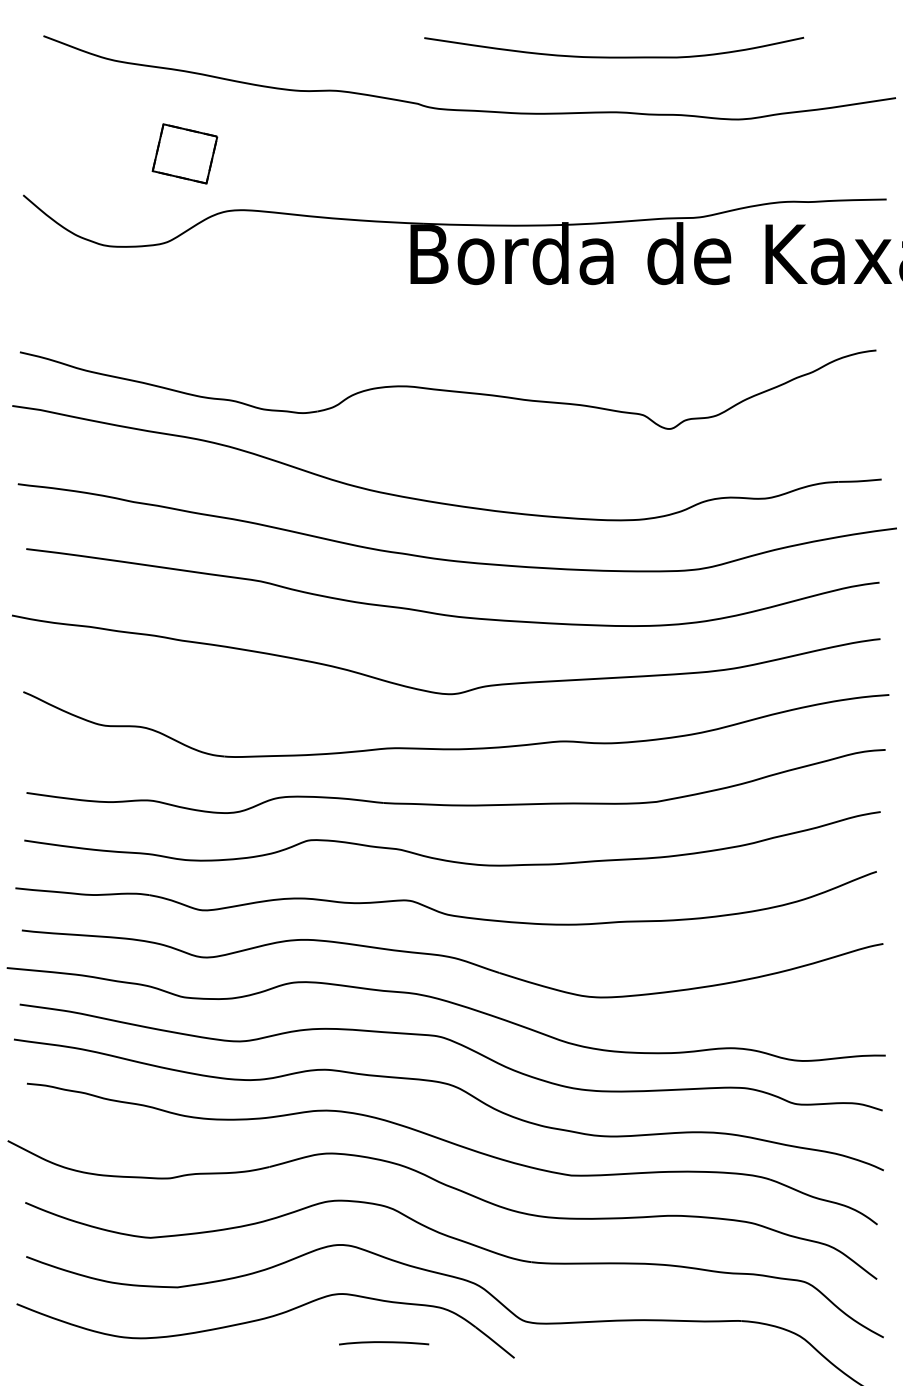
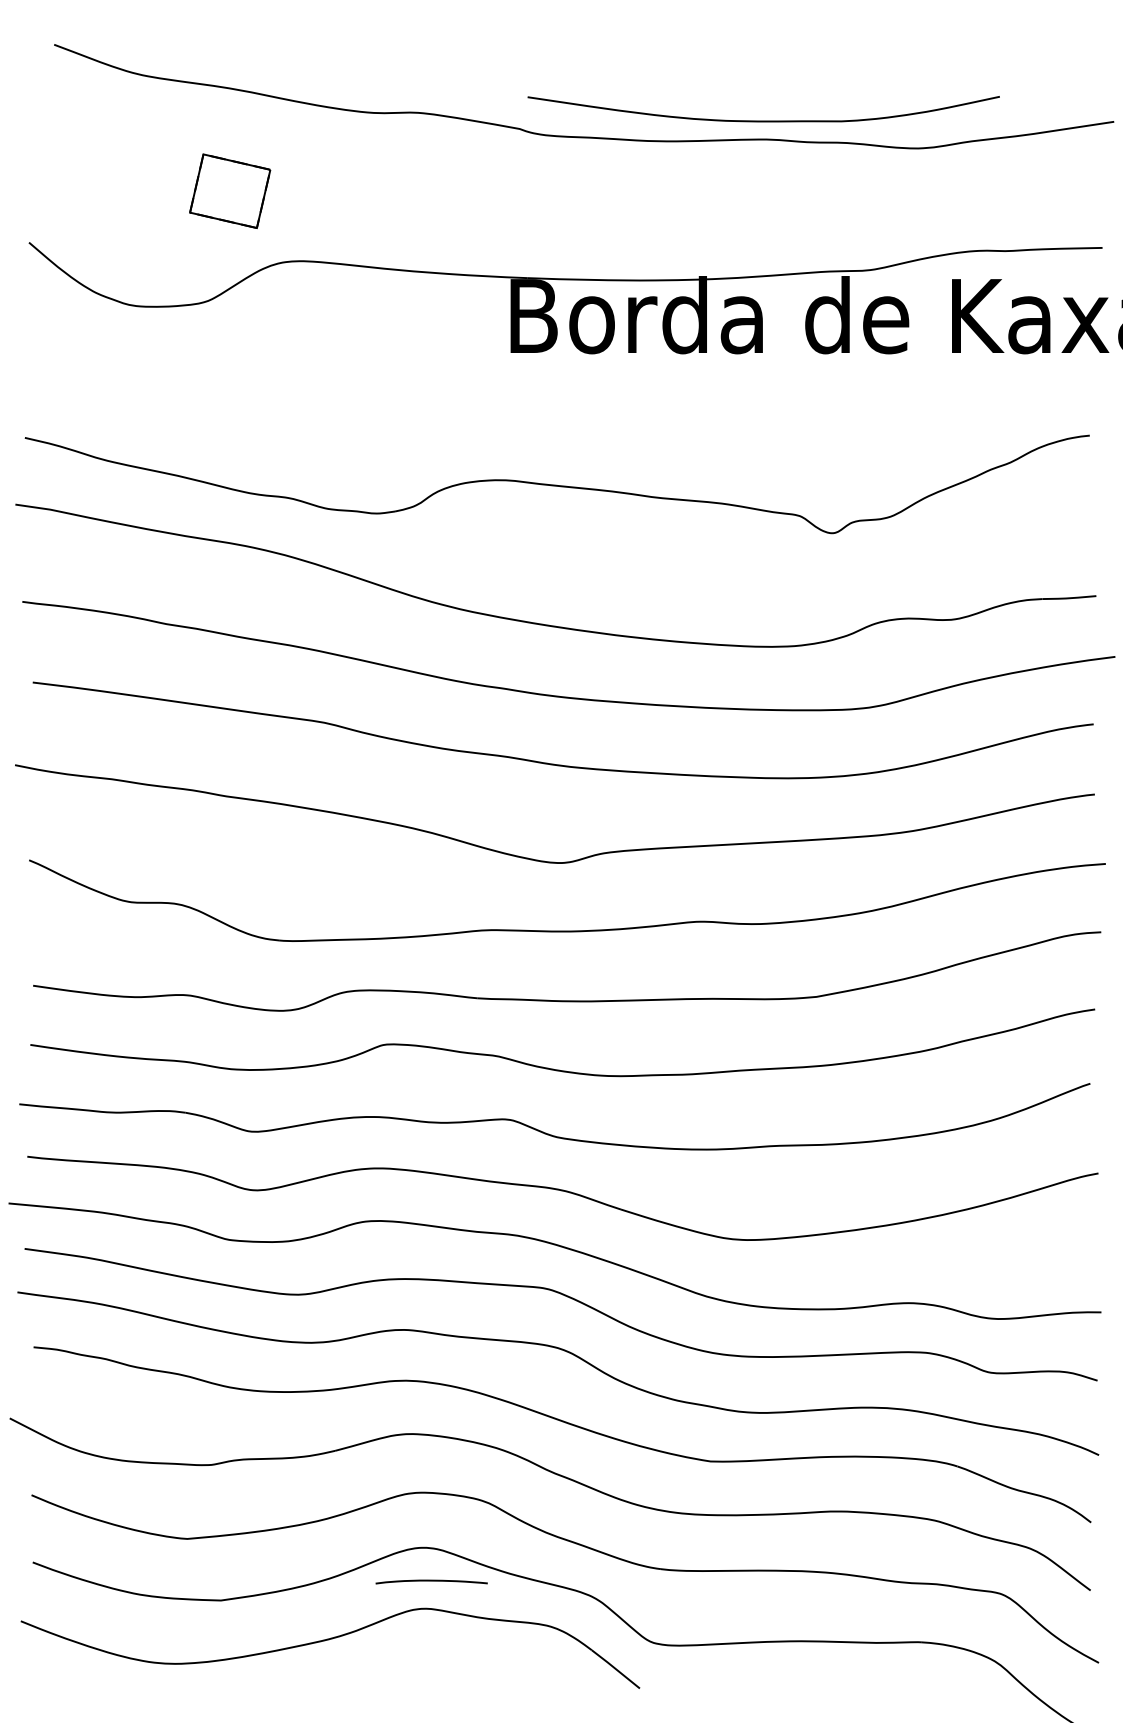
curve: (613, 56) -> (763, 120), moved
curve: (383, 1342) -> (431, 1581), moved

